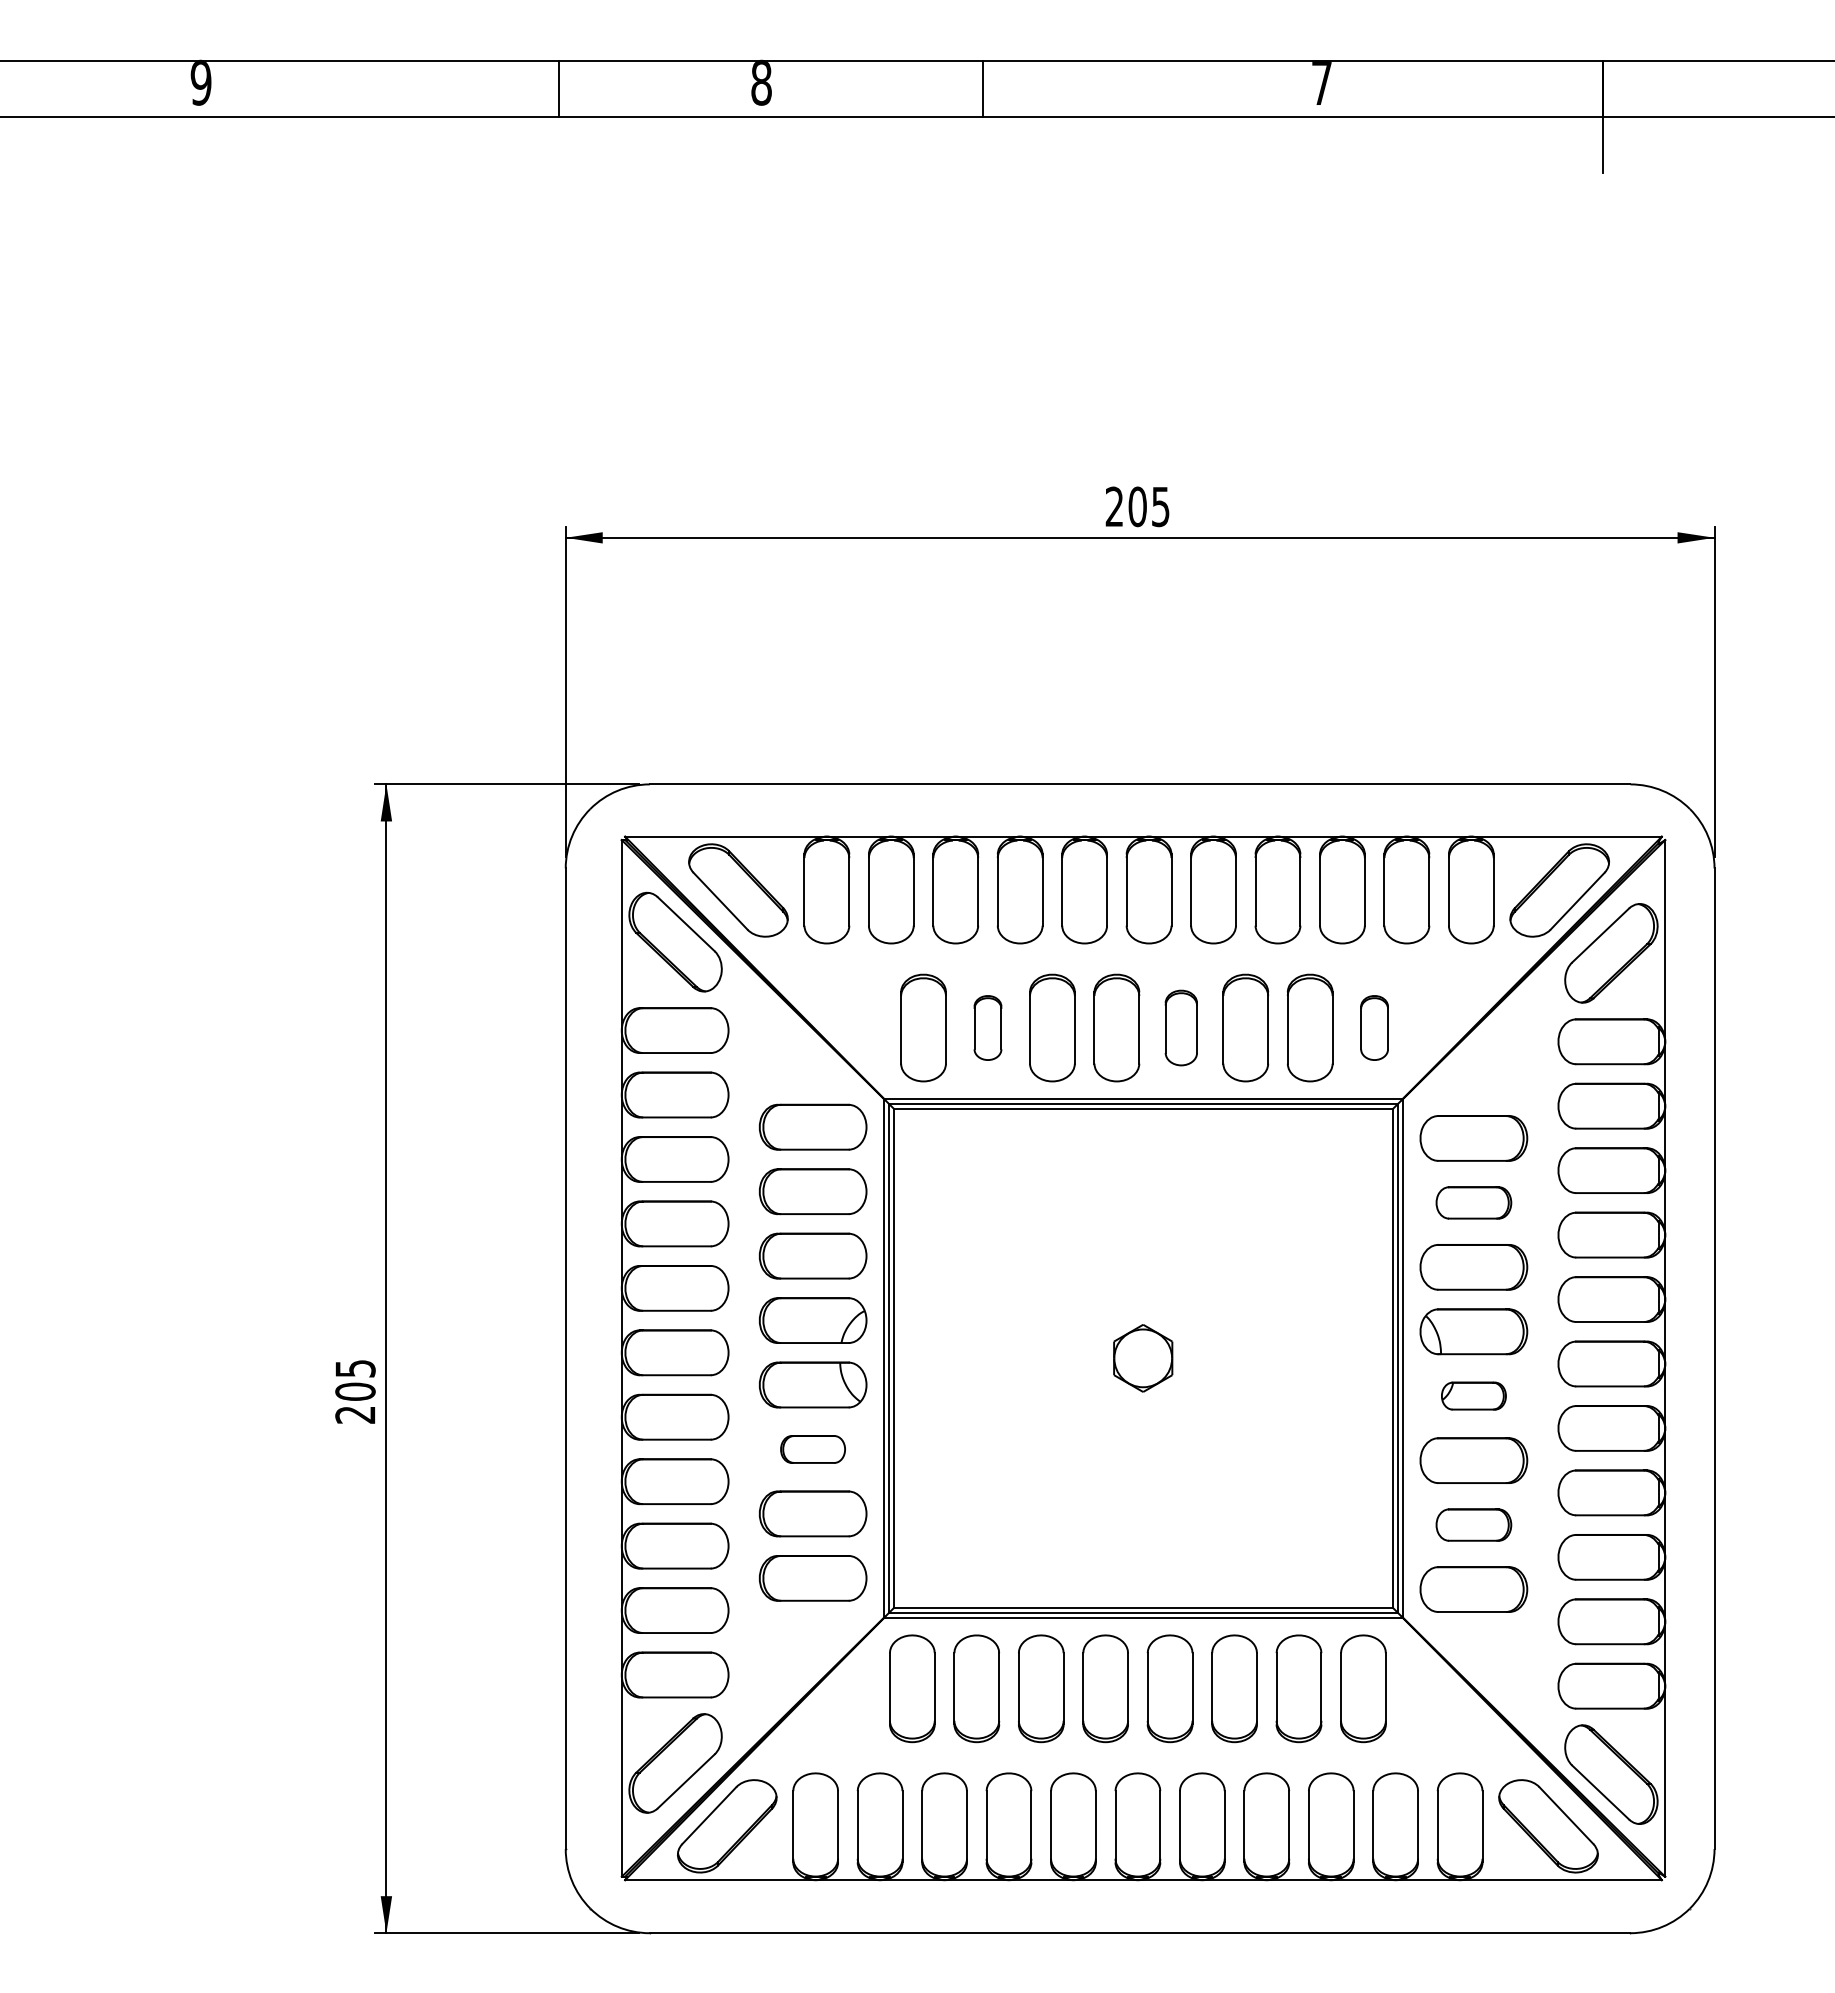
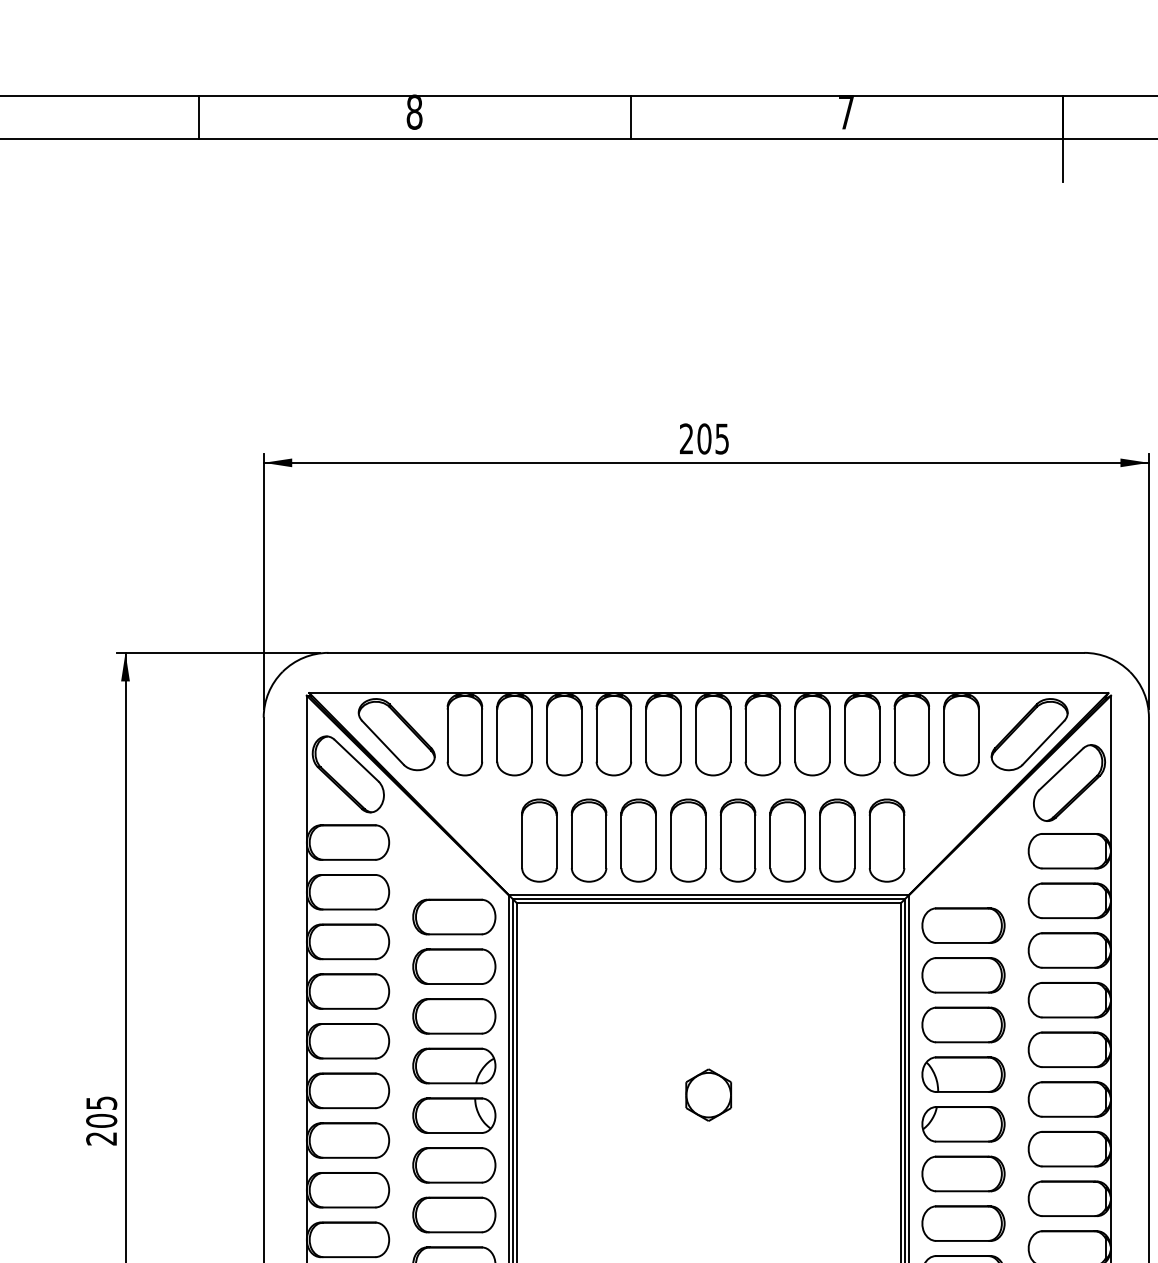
line: (558, 89) -> (198, 117), moved
line: (983, 89) -> (631, 117), moved
part: (987, 1027) -> (588, 840), size x1.67
part: (1181, 1027) -> (738, 840), size x1.43
part: (1374, 1027) -> (886, 840), size x1.67
part: (1473, 1202) -> (963, 975), size x1.43
part: (1473, 1395) -> (963, 1123), size x1.67
part: (812, 1449) -> (453, 1165), size x1.67
part: (1473, 1524) -> (963, 1223), size x1.43

